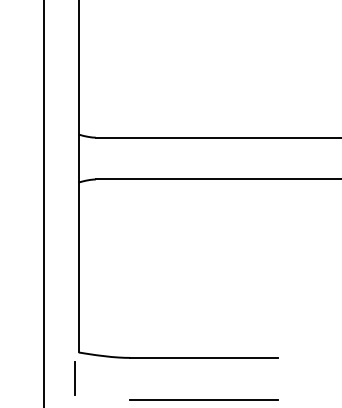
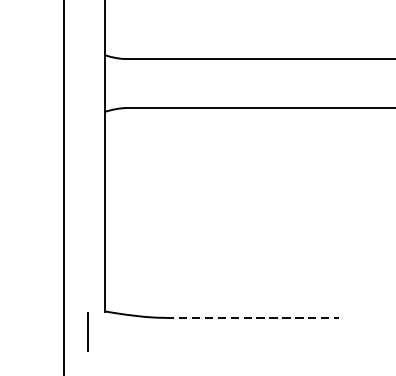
line: (204, 357) -> (253, 317), solid -> dashed
line: (74, 378) -> (87, 331), moved
line: (203, 399) -> (251, 366), removed

